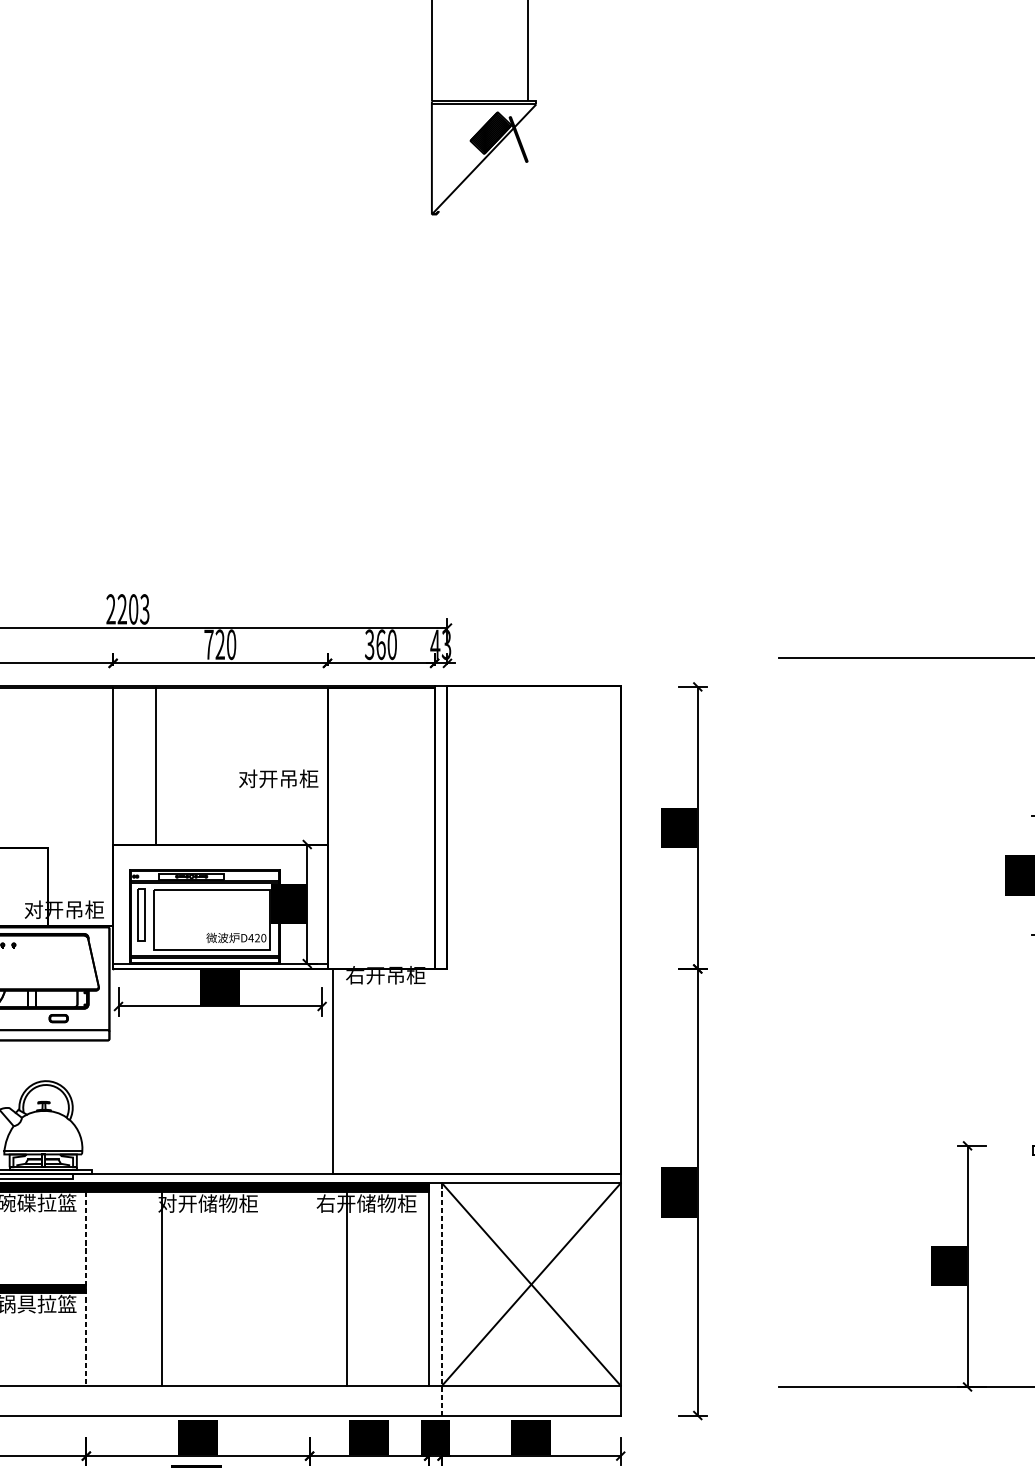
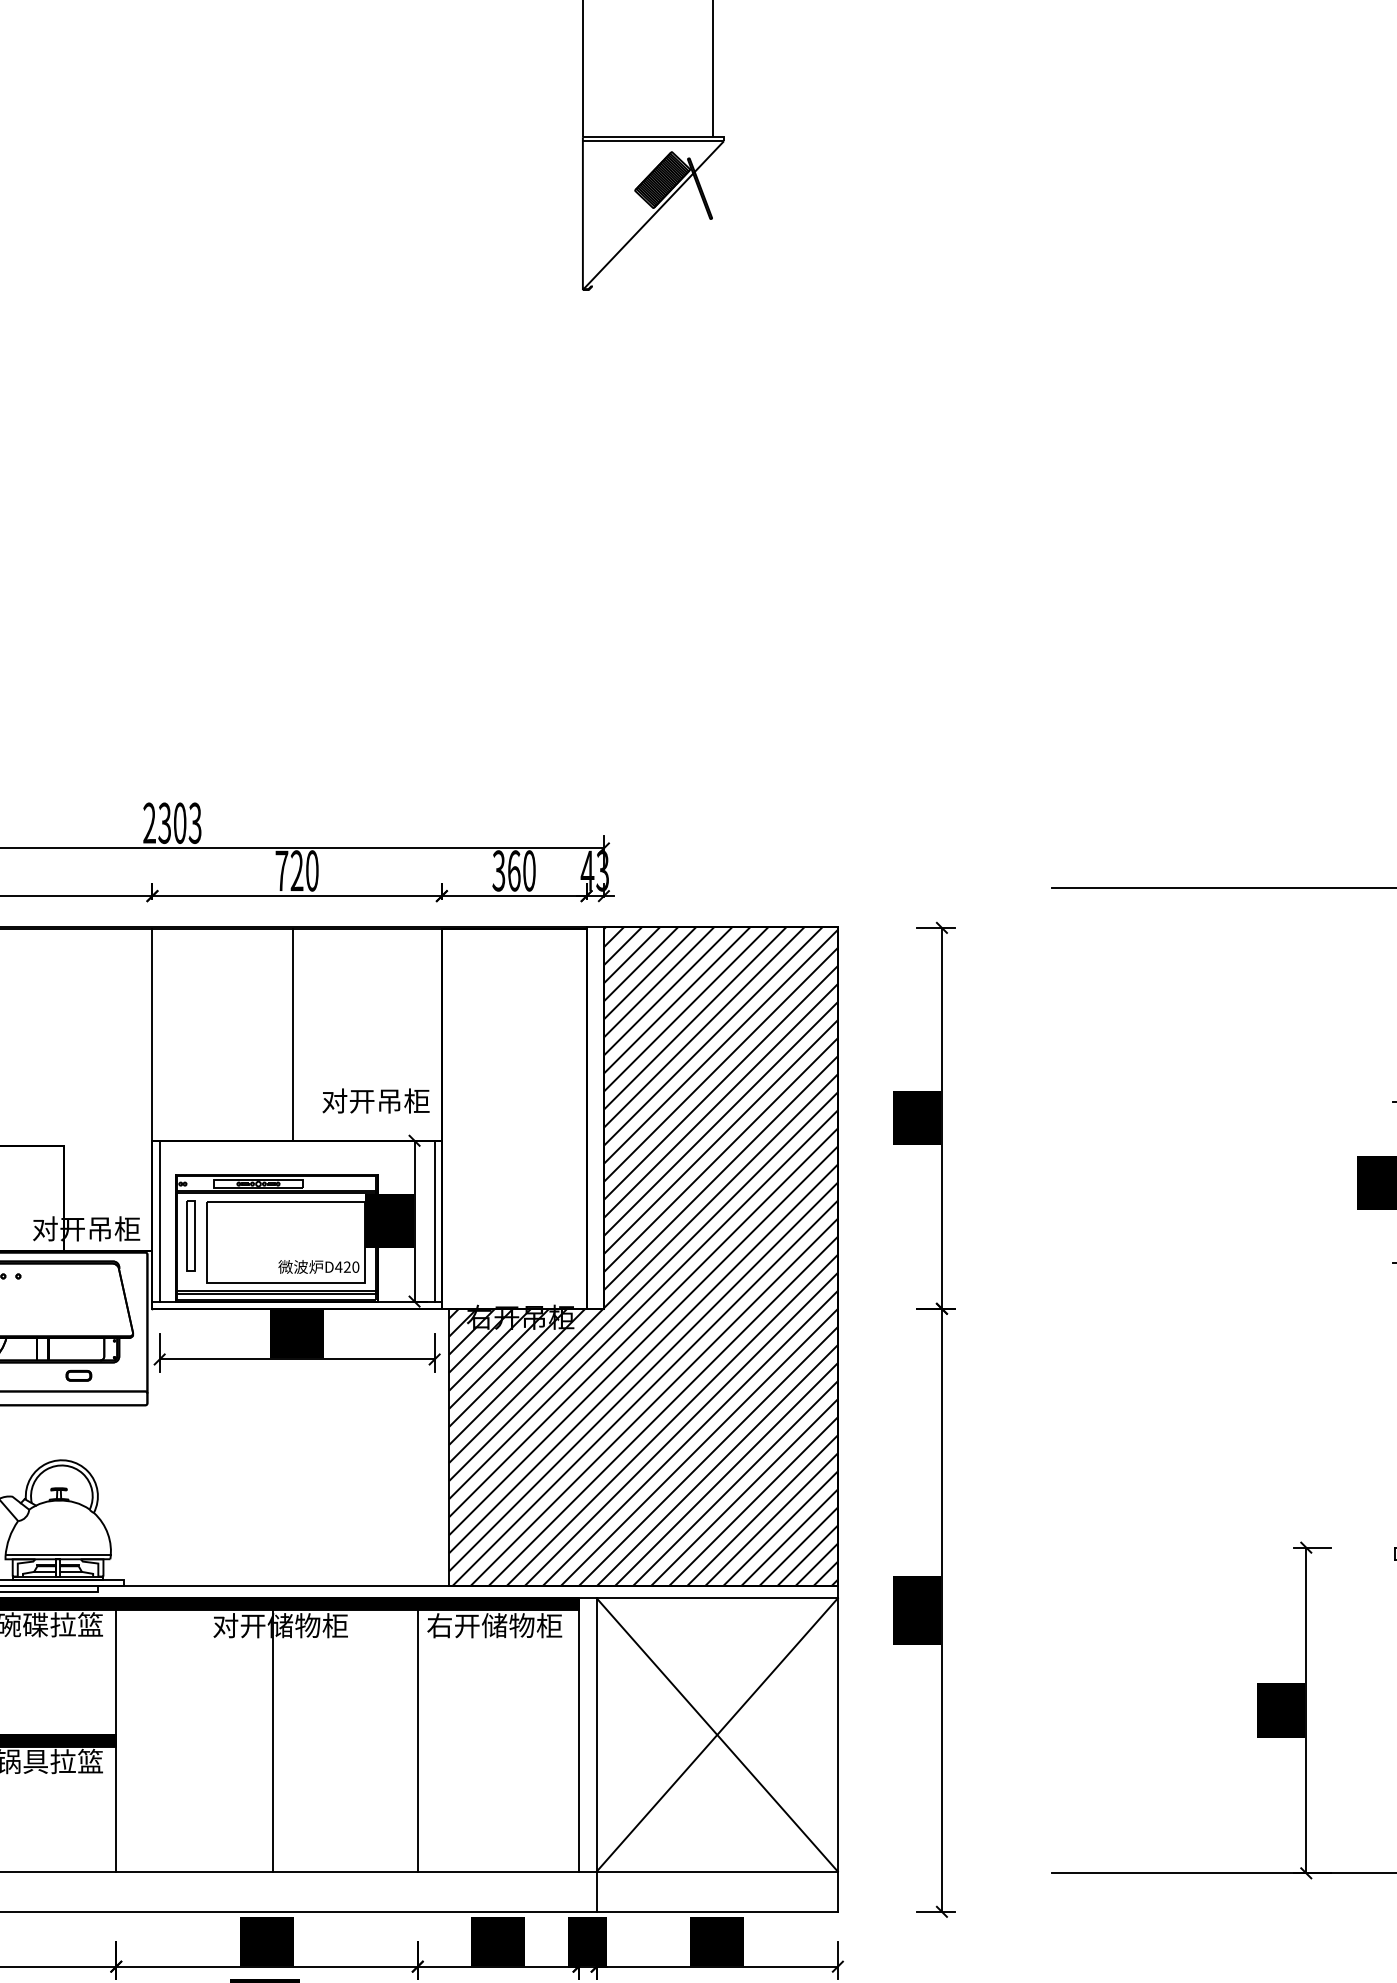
text: (122, 609) -> (164, 823), 2203 -> 2303
line: (156, 765) -> (293, 1034), moved
text: (278, 778) -> (375, 1100), moved
line: (118, 903) -> (159, 1220), added
line: (322, 903) -> (434, 1220), added
hatch: (476, 930) -> (643, 1256), added
line: (86, 1284) -> (116, 1734), dashed -> solid
line: (162, 1284) -> (273, 1734), moved
line: (346, 1284) -> (417, 1734), moved
line: (441, 1299) -> (596, 1755), dashed -> solid

